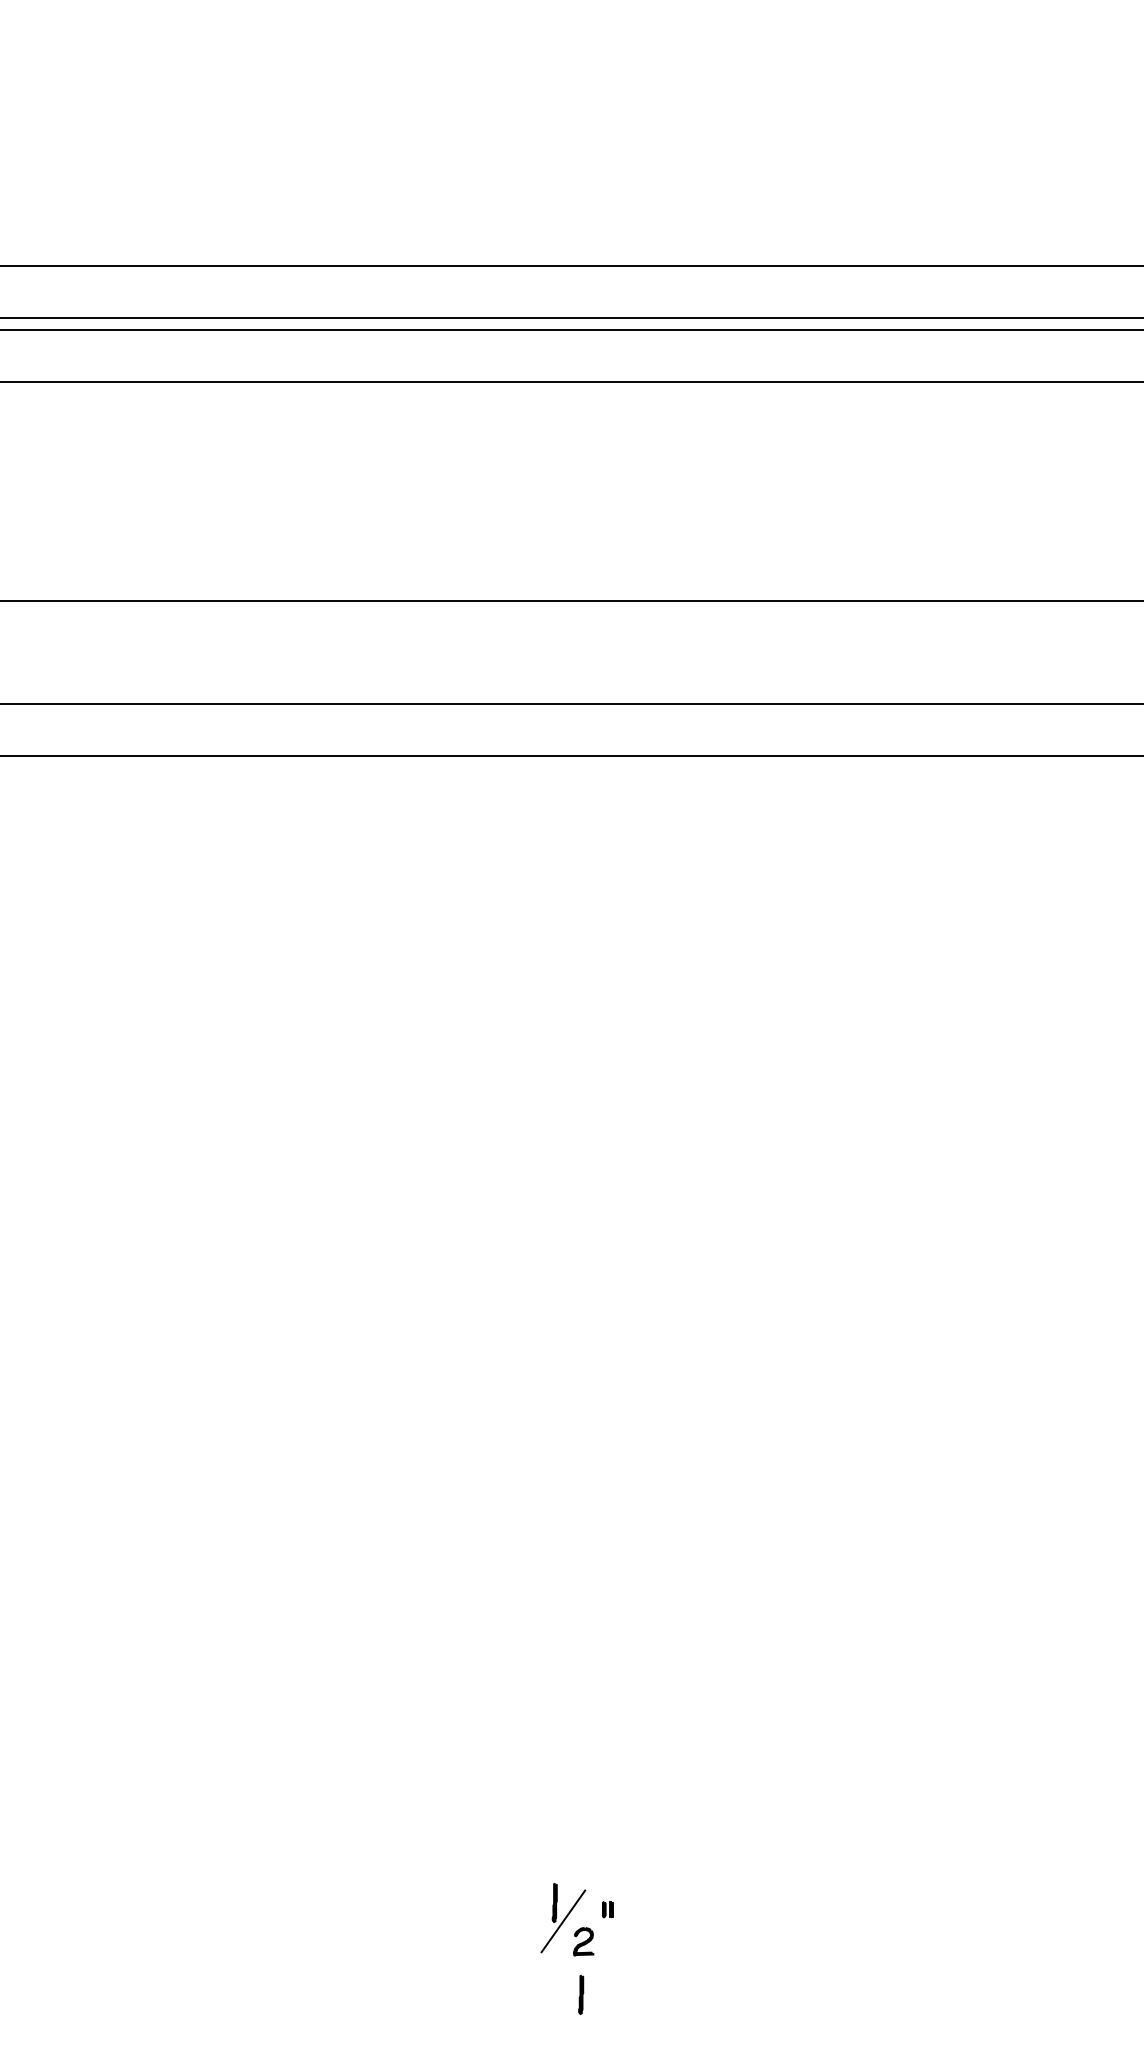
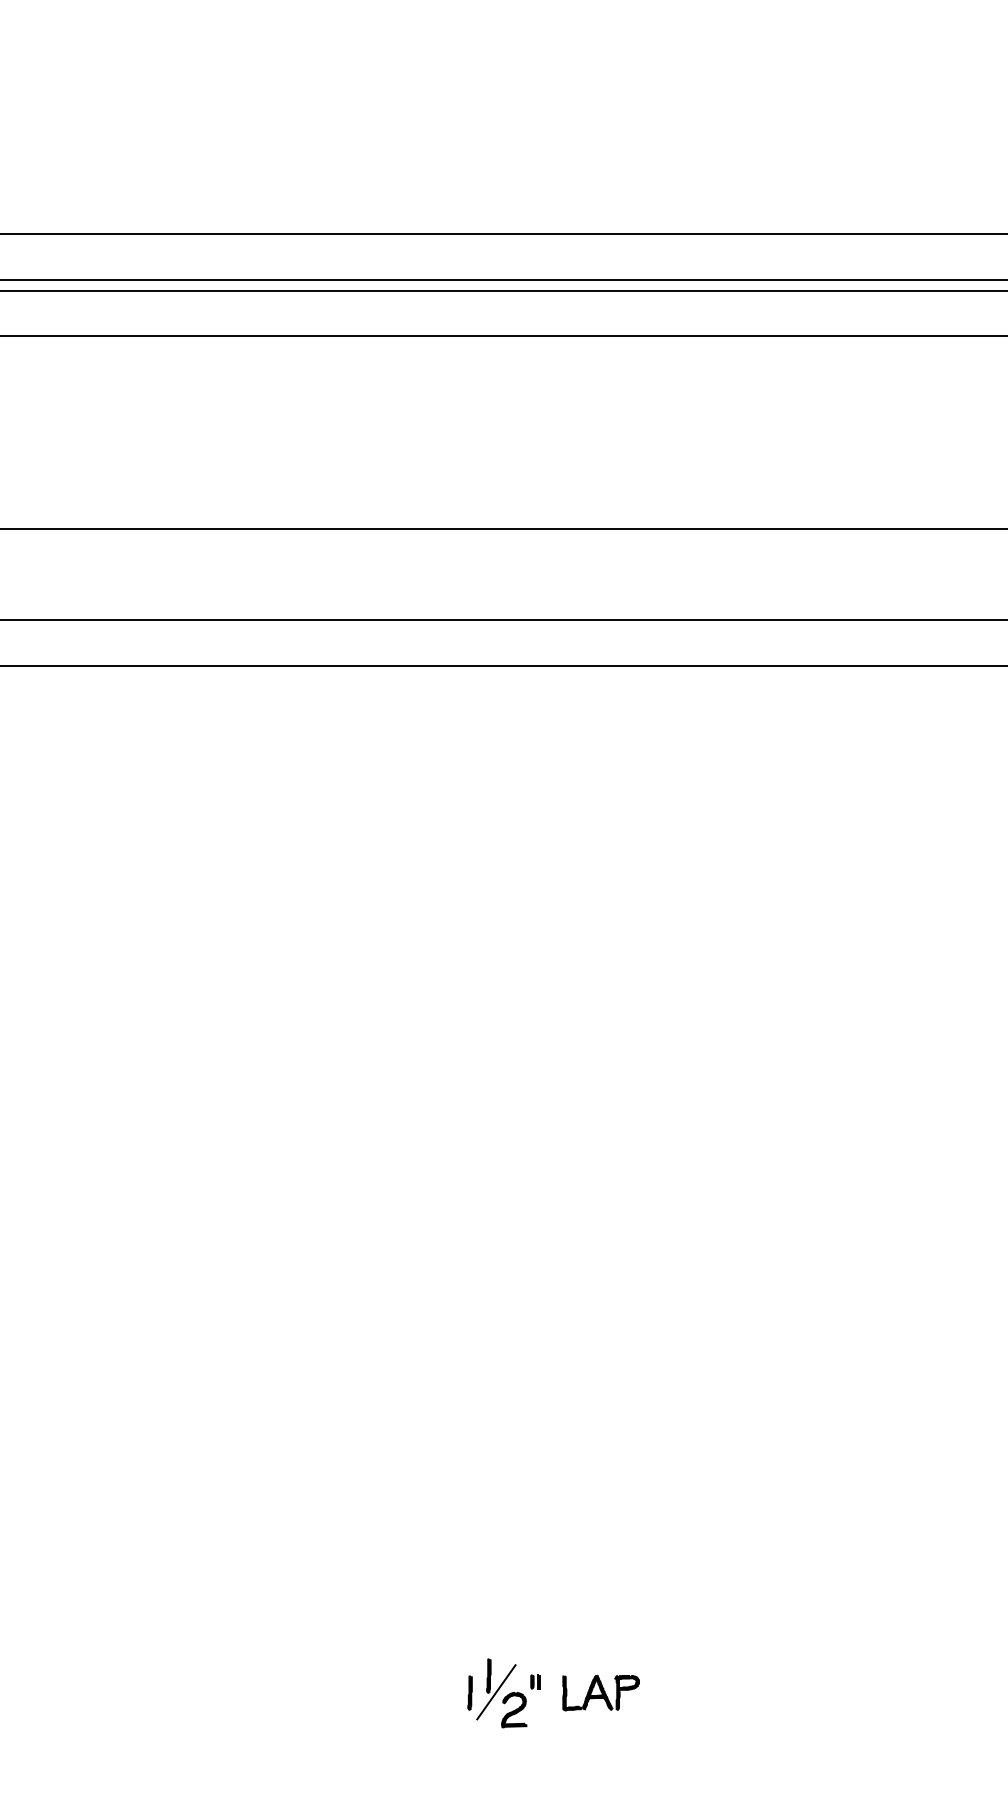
part: (681, 1922) -> (600, 1693), added
part: (583, 1942) -> (514, 1710), size x1.43
part: (580, 1994) -> (469, 1692), moved

